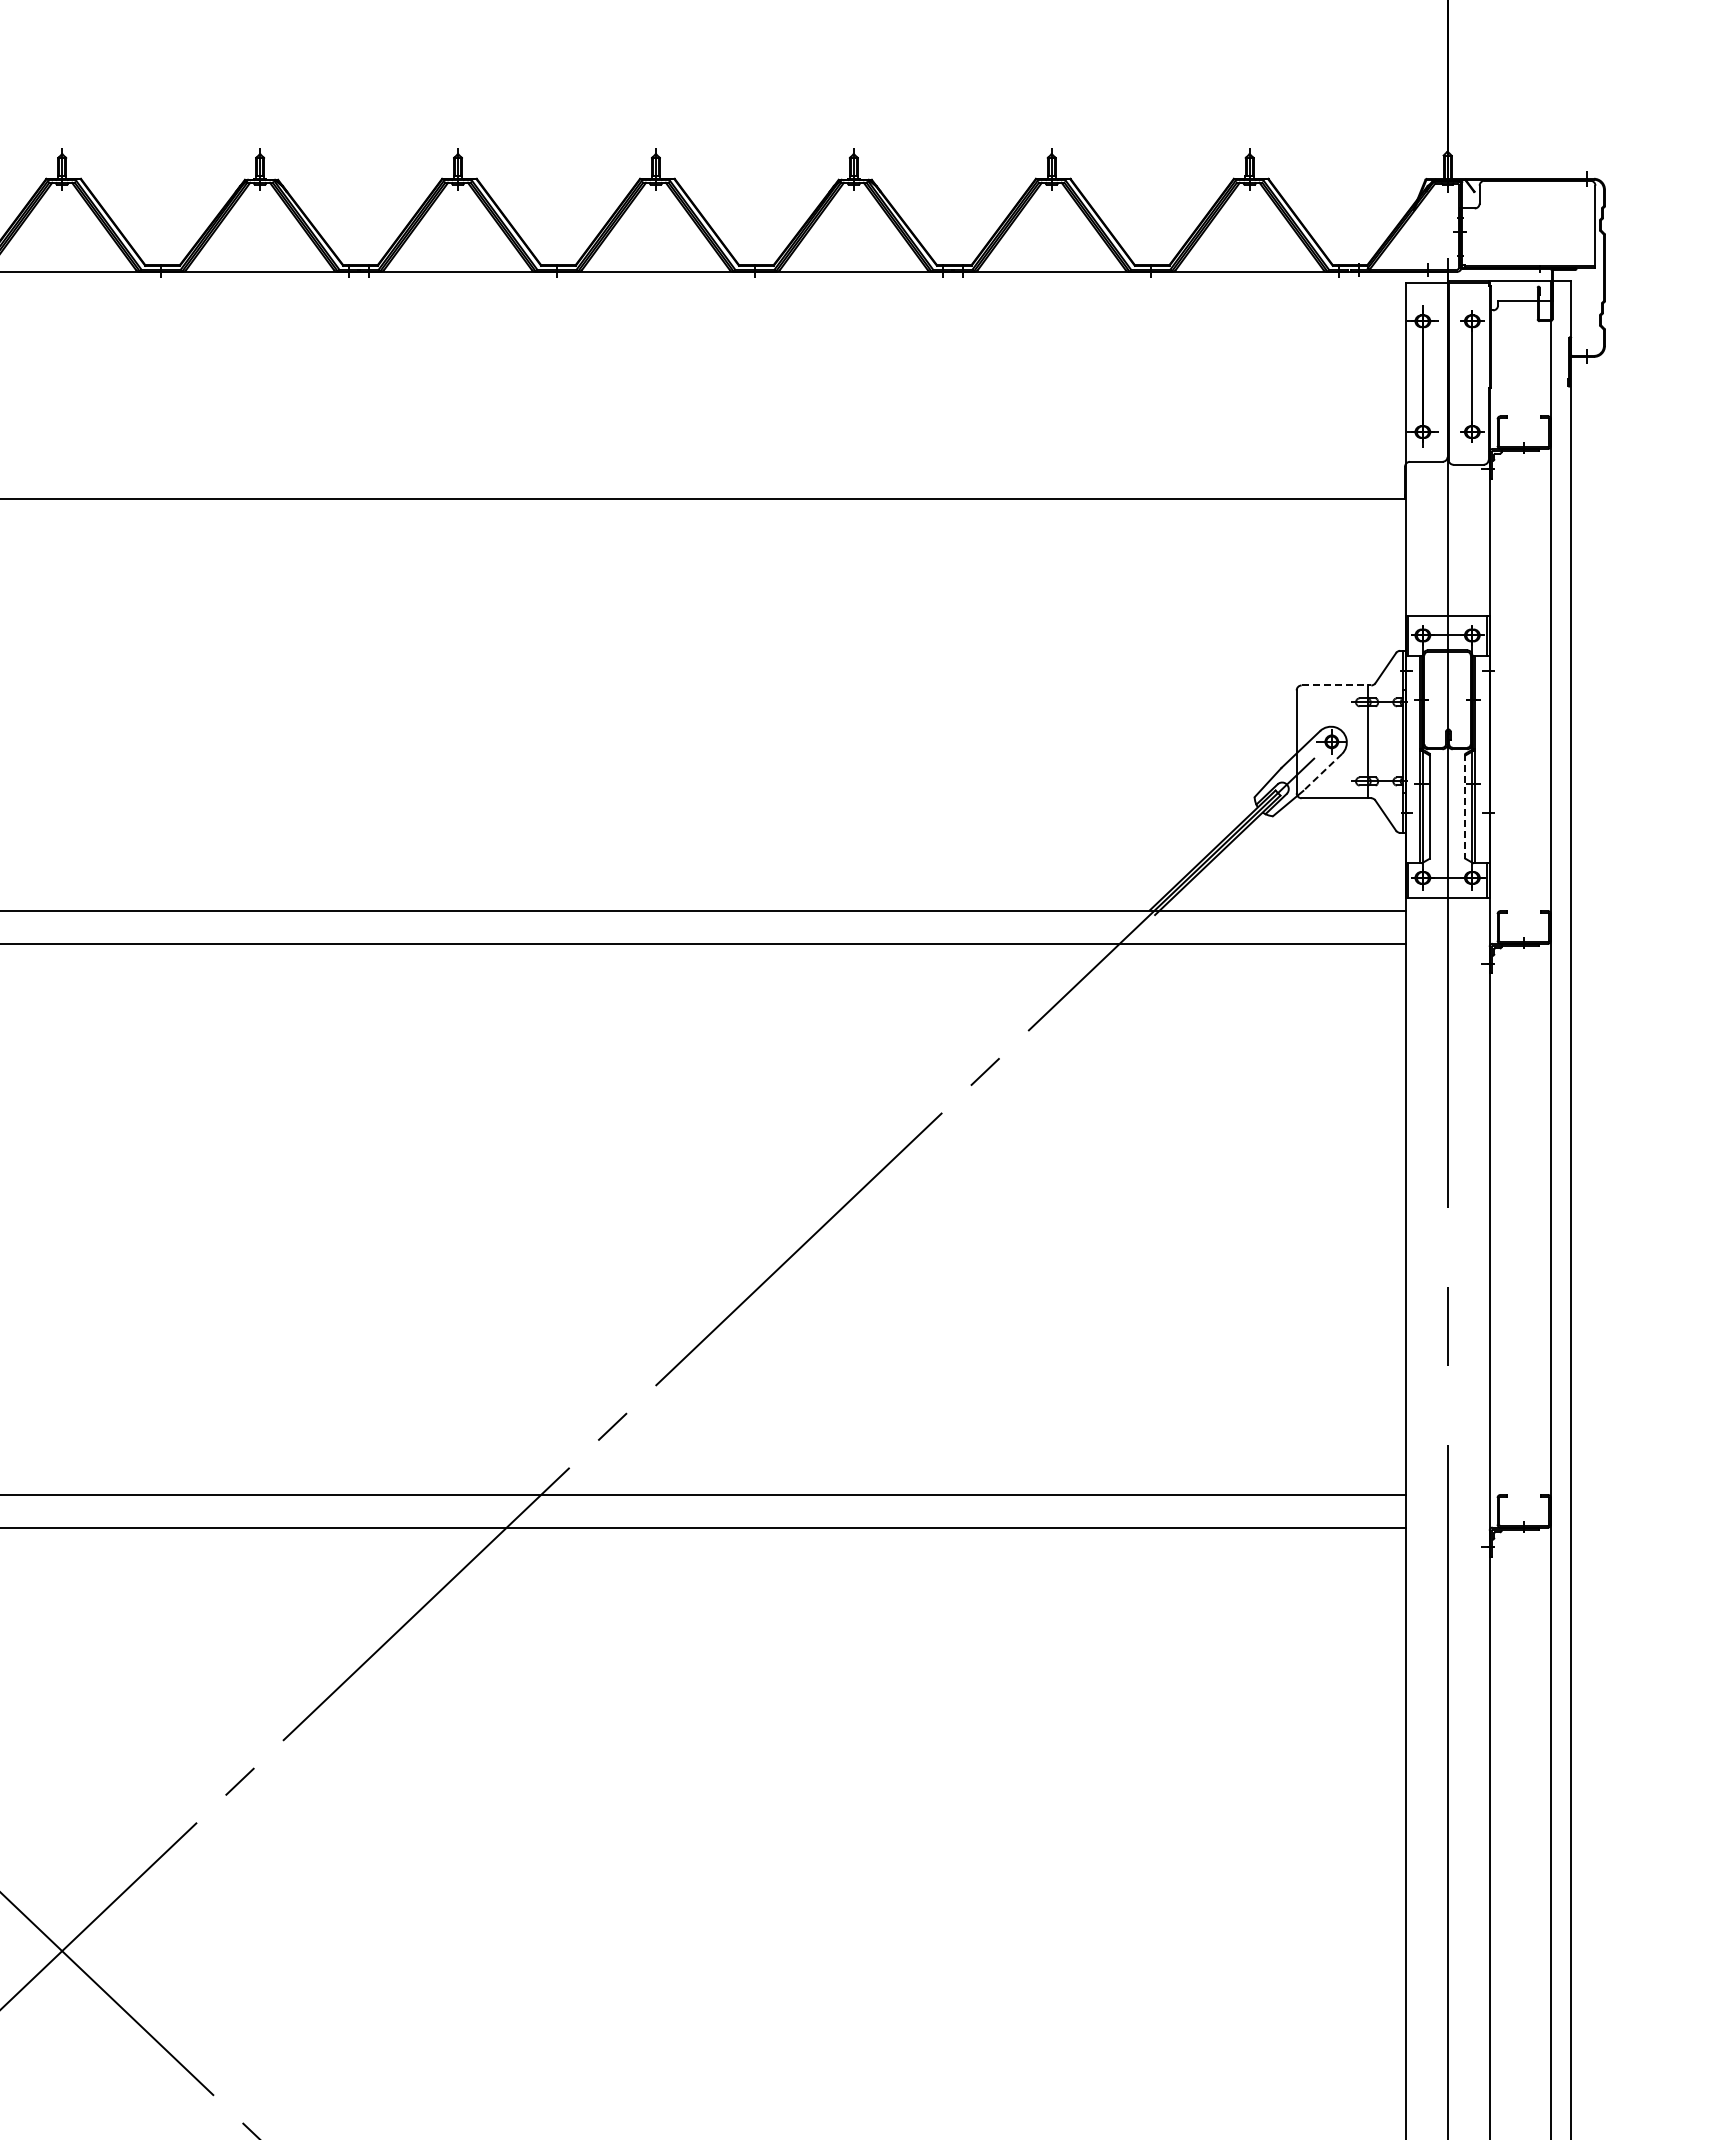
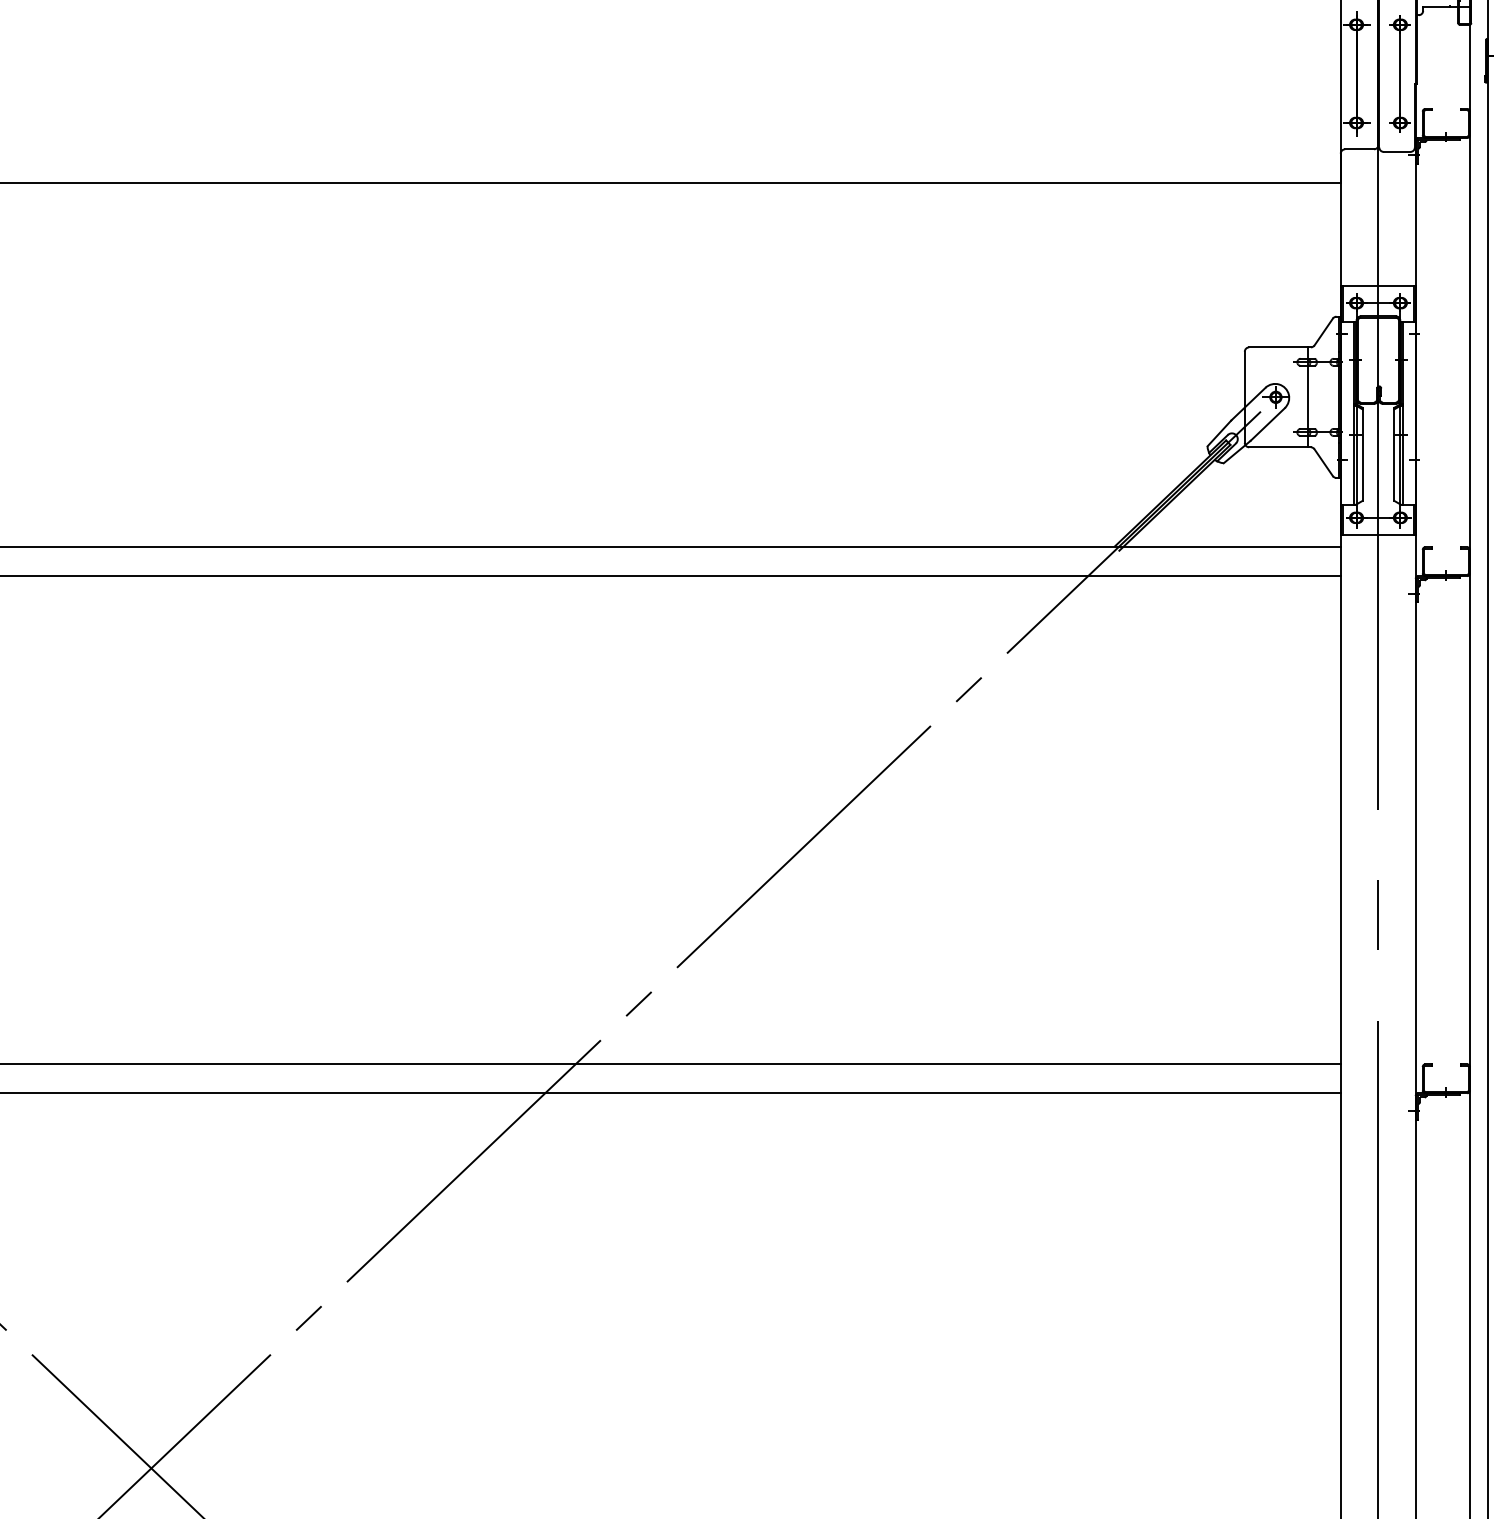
line: (1336, 685) -> (1280, 347), dashed -> solid
line: (1322, 772) -> (1267, 424), dashed -> solid
line: (1465, 806) -> (1394, 454), dashed -> solid

